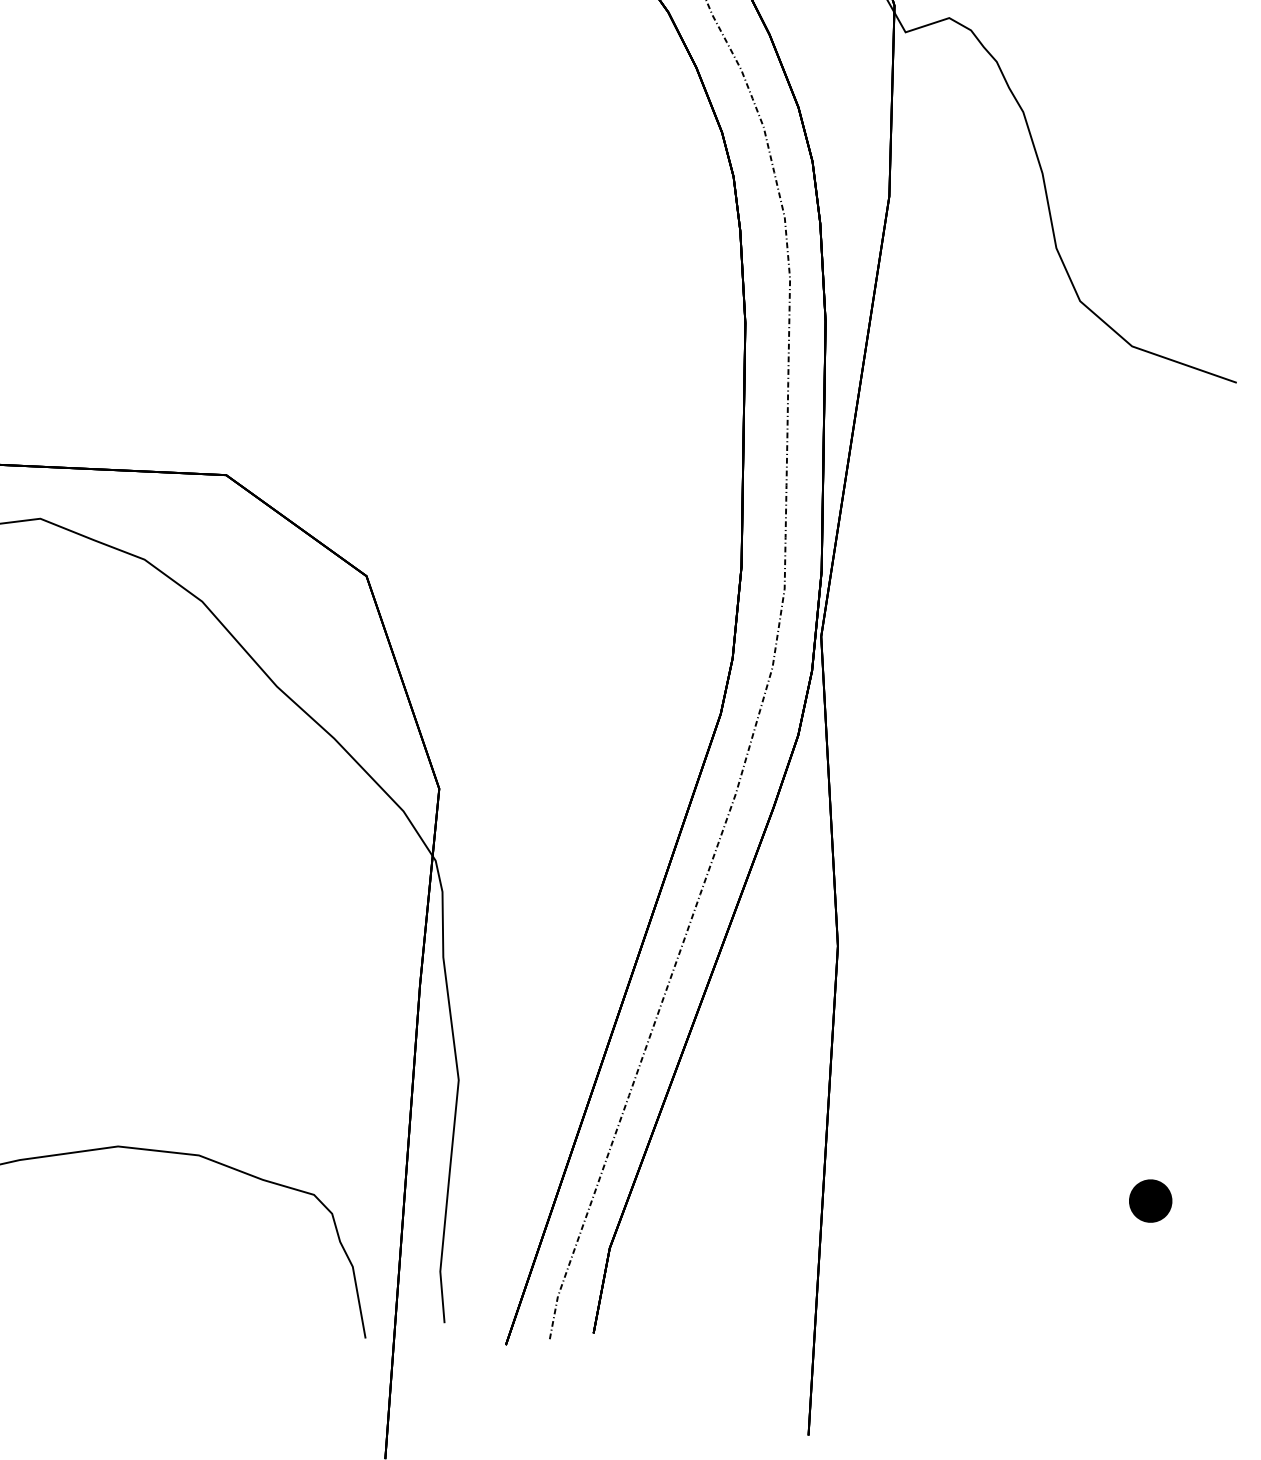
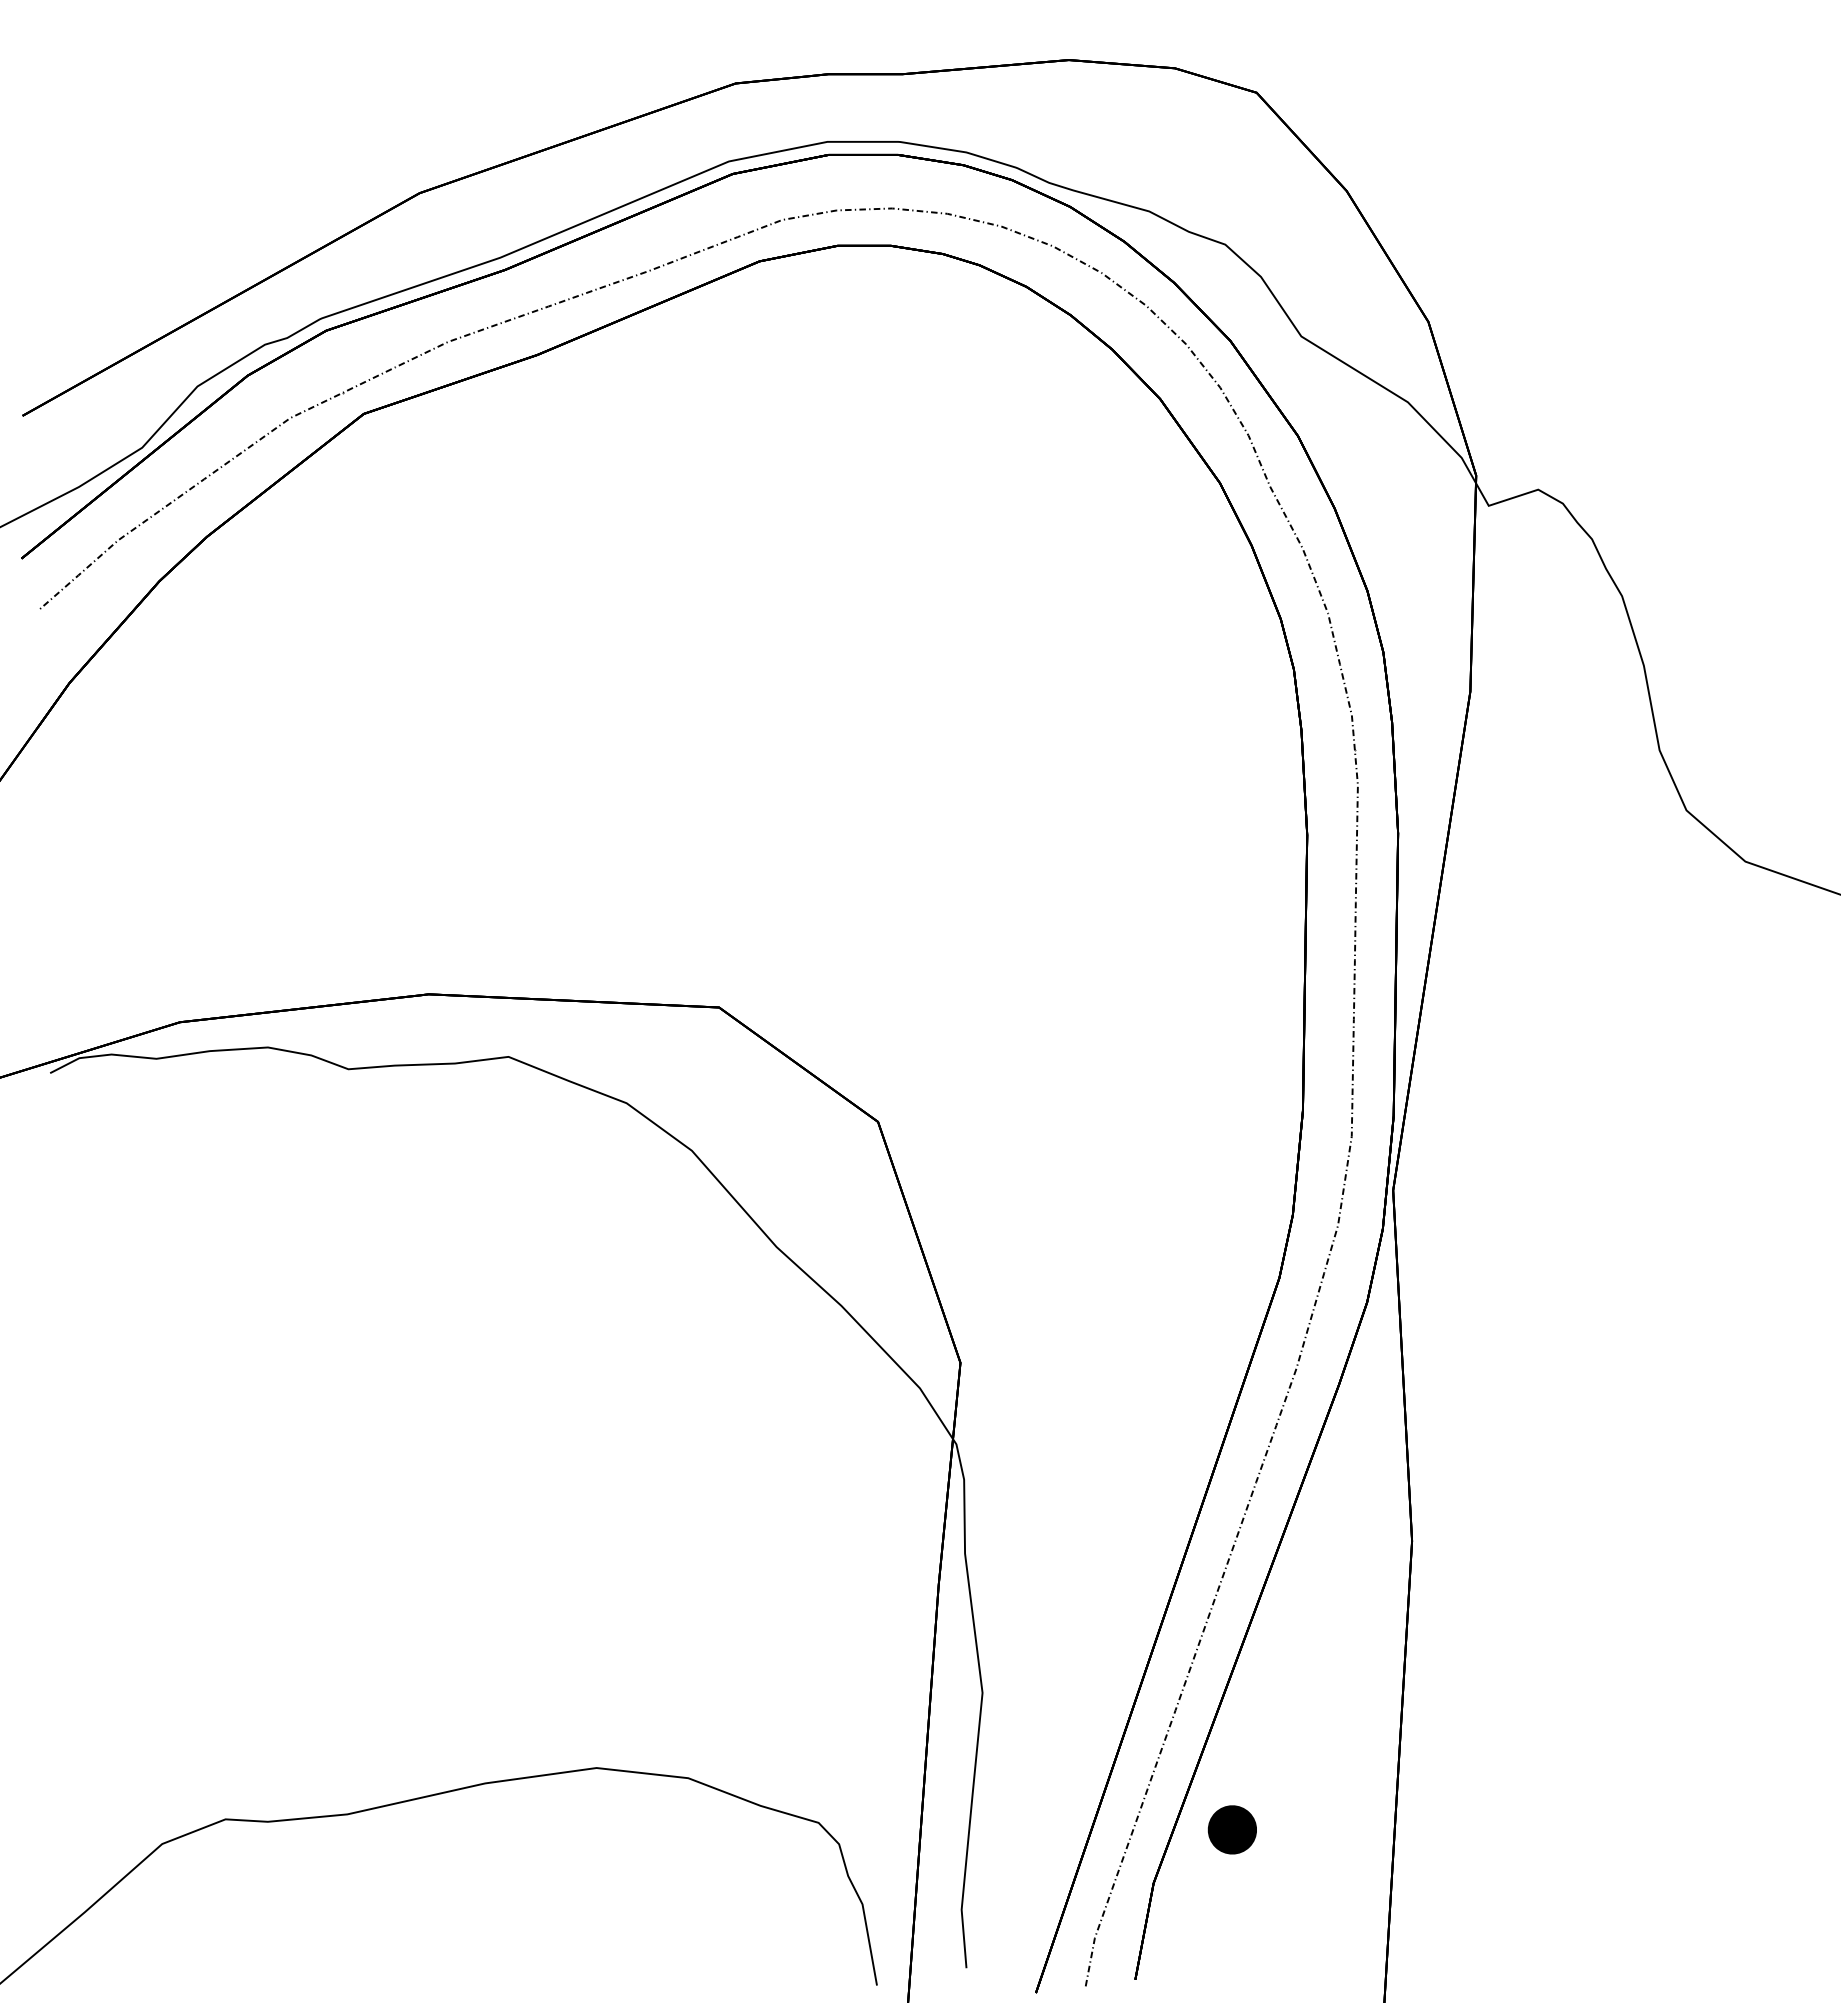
part: (1149, 1200) -> (1231, 1829), moved

